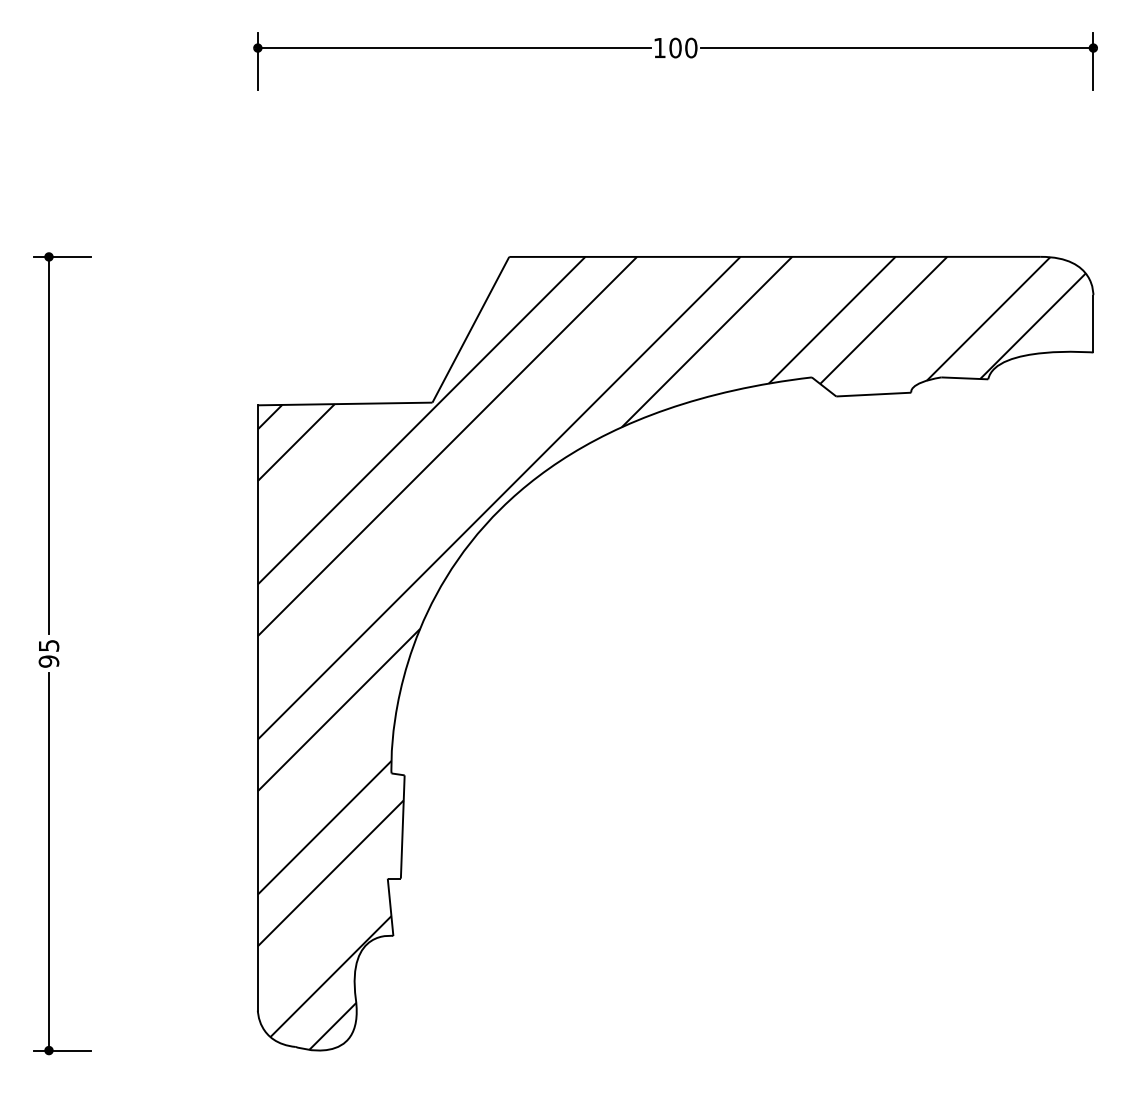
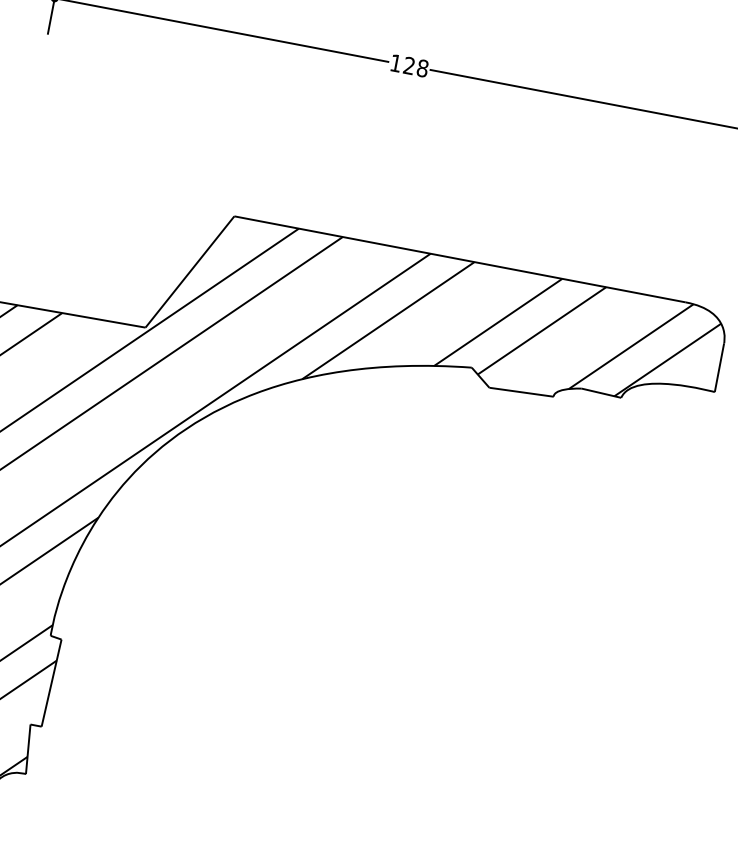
text: (683, 47) -> (416, 66), 100 -> 128

